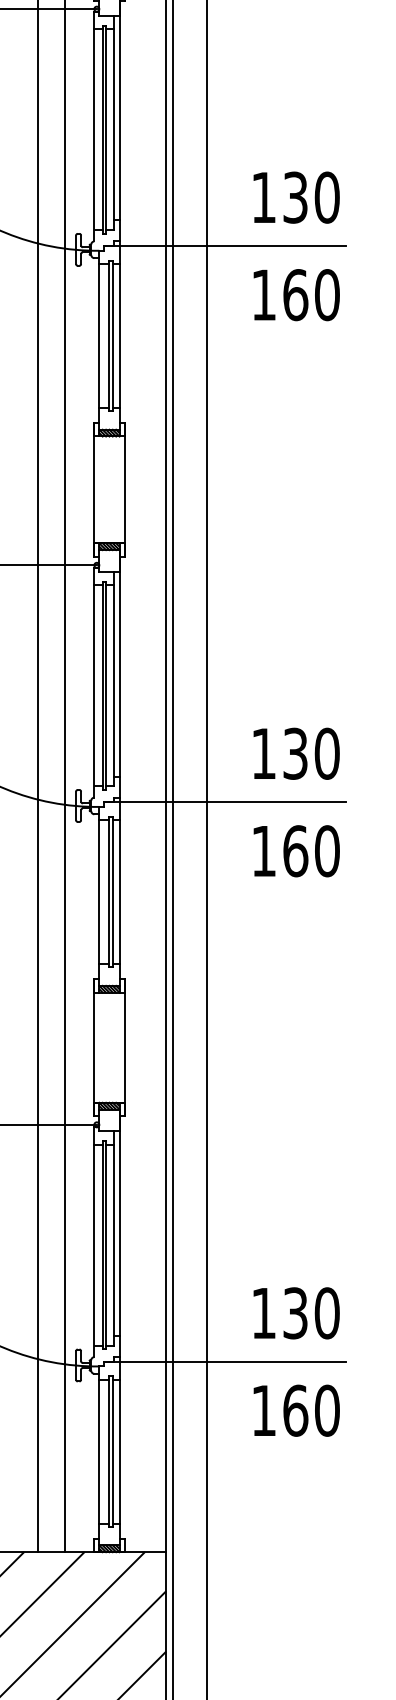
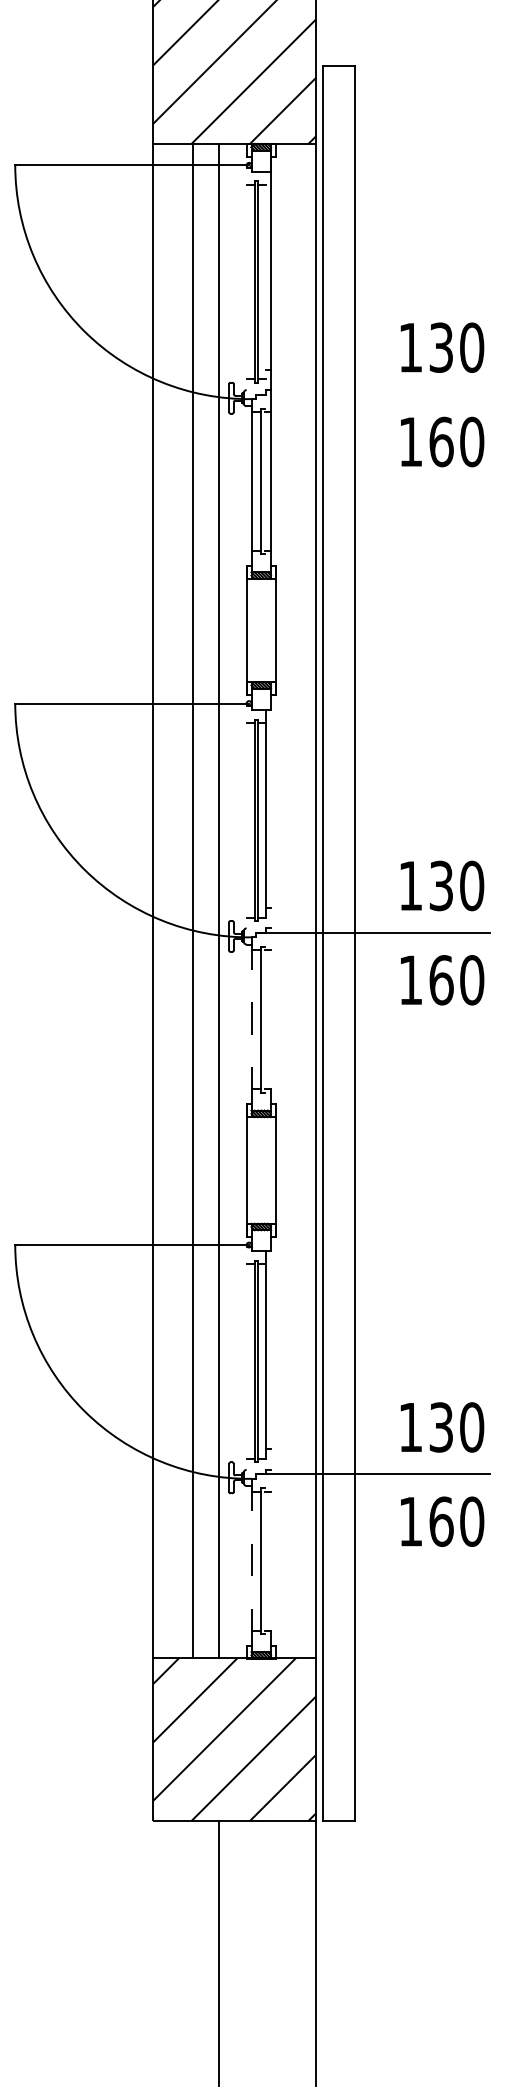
line: (114, 123) -> (266, 275), removed
line: (94, 126) -> (246, 278), removed
line: (224, 245) -> (372, 394), removed
line: (112, 335) -> (264, 481), removed
line: (94, 683) -> (246, 817), removed
line: (120, 757) -> (271, 889), removed
line: (99, 885) -> (251, 1013), solid -> dashed
line: (112, 891) -> (264, 1019), removed
line: (94, 1242) -> (246, 1358), removed
line: (120, 1316) -> (271, 1430), removed
line: (99, 1445) -> (251, 1555), solid -> dashed
line: (112, 1451) -> (264, 1561), removed

